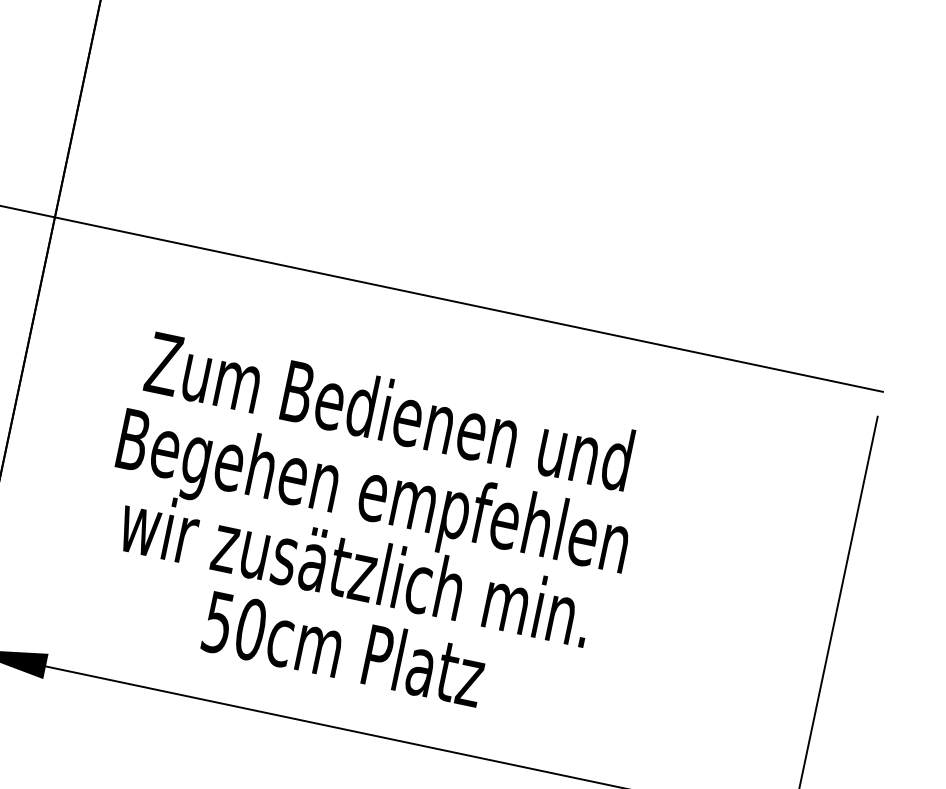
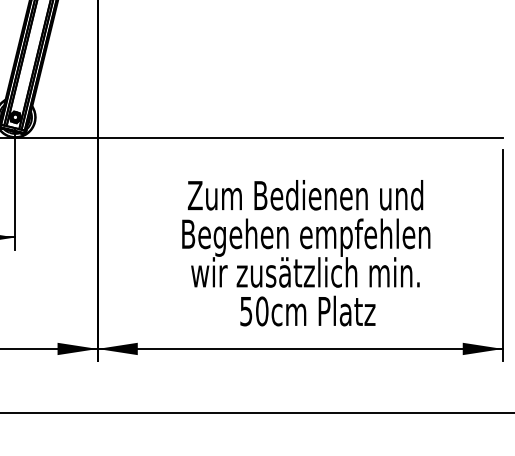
text: (366, 530) -> (306, 253), moved

